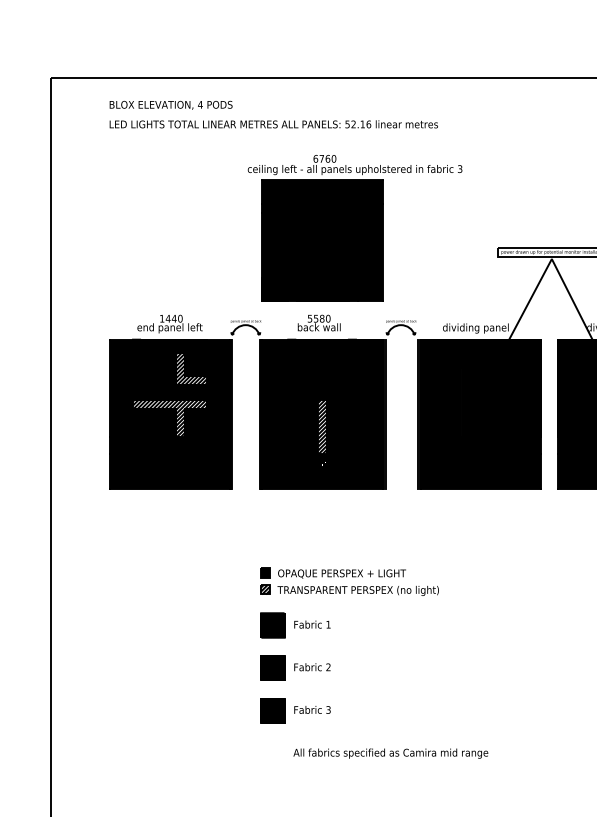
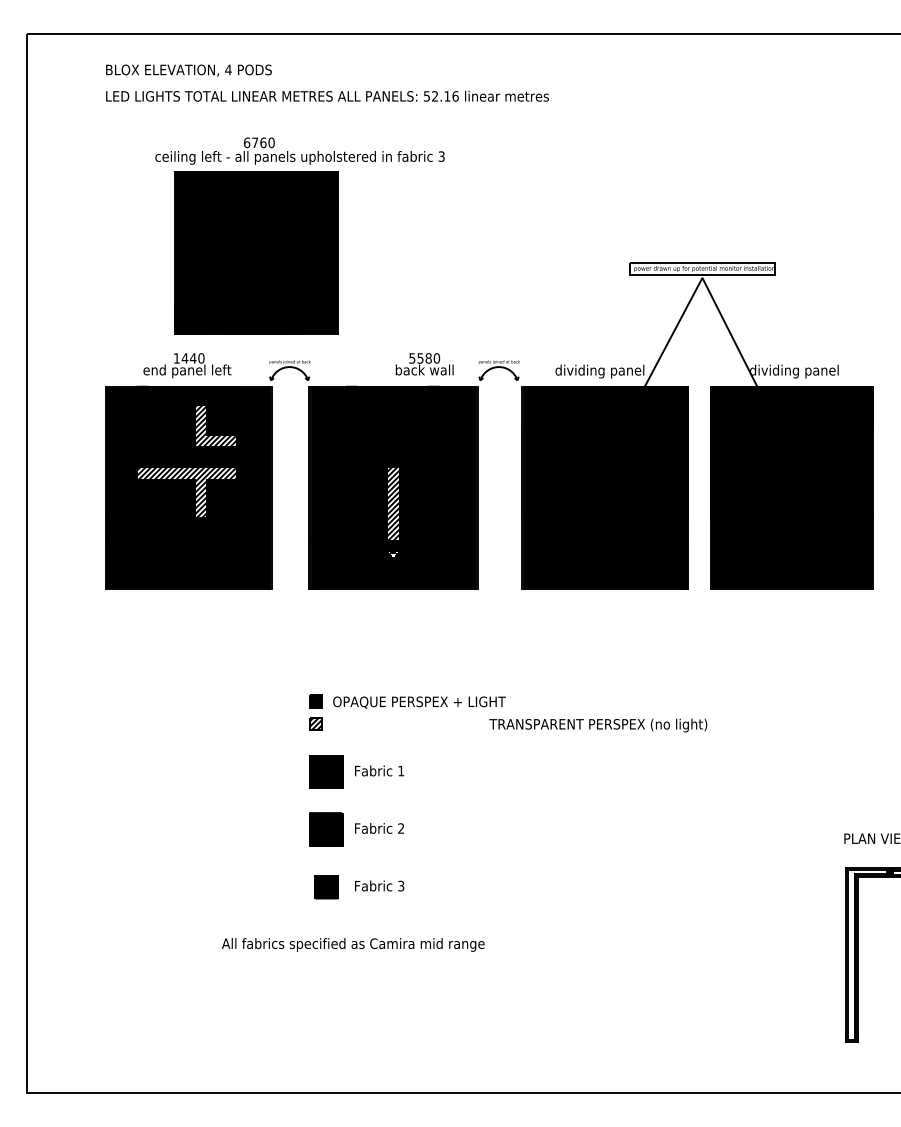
part: (354, 227) -> (299, 235), moved
text: (319, 323) -> (424, 364), moved
text: (358, 590) -> (598, 725), moved
part: (273, 710) -> (326, 886), size x0.7
text: (391, 753) -> (353, 944), moved

